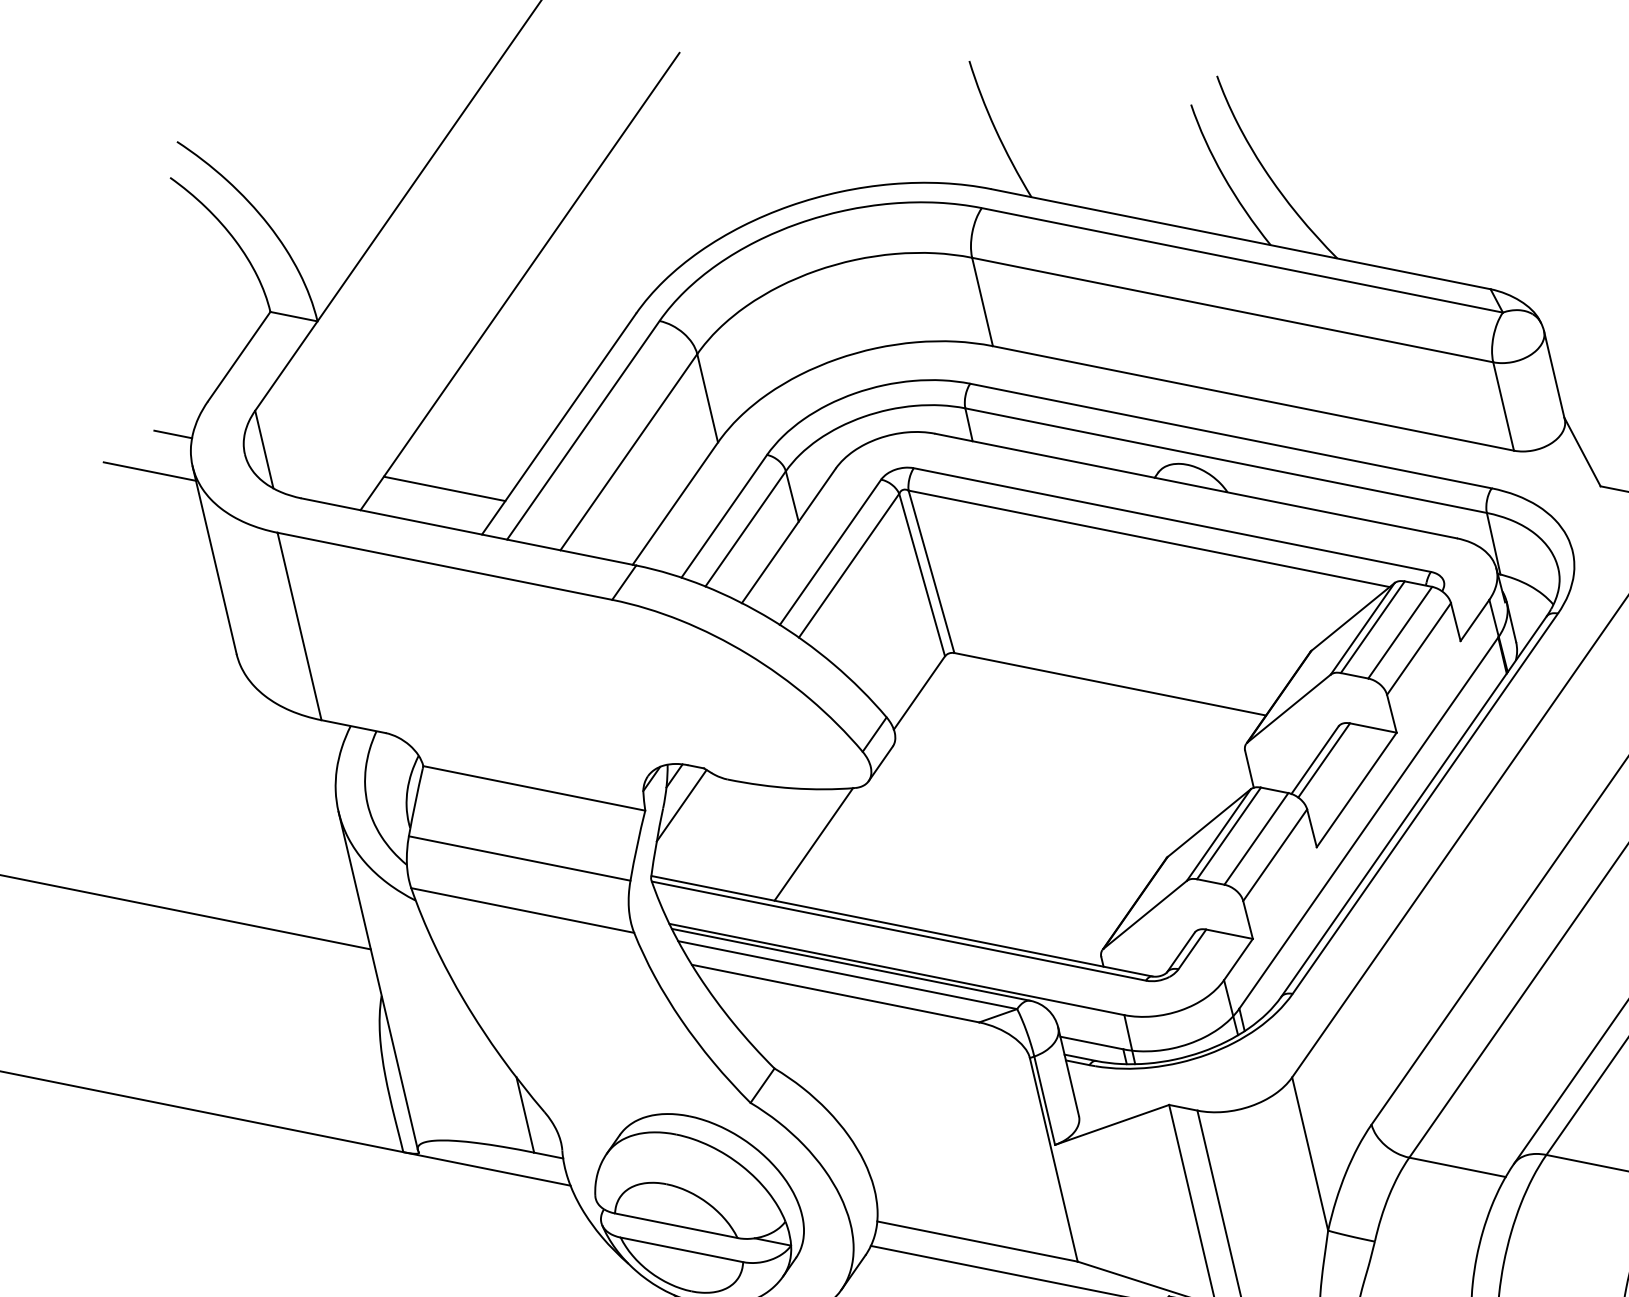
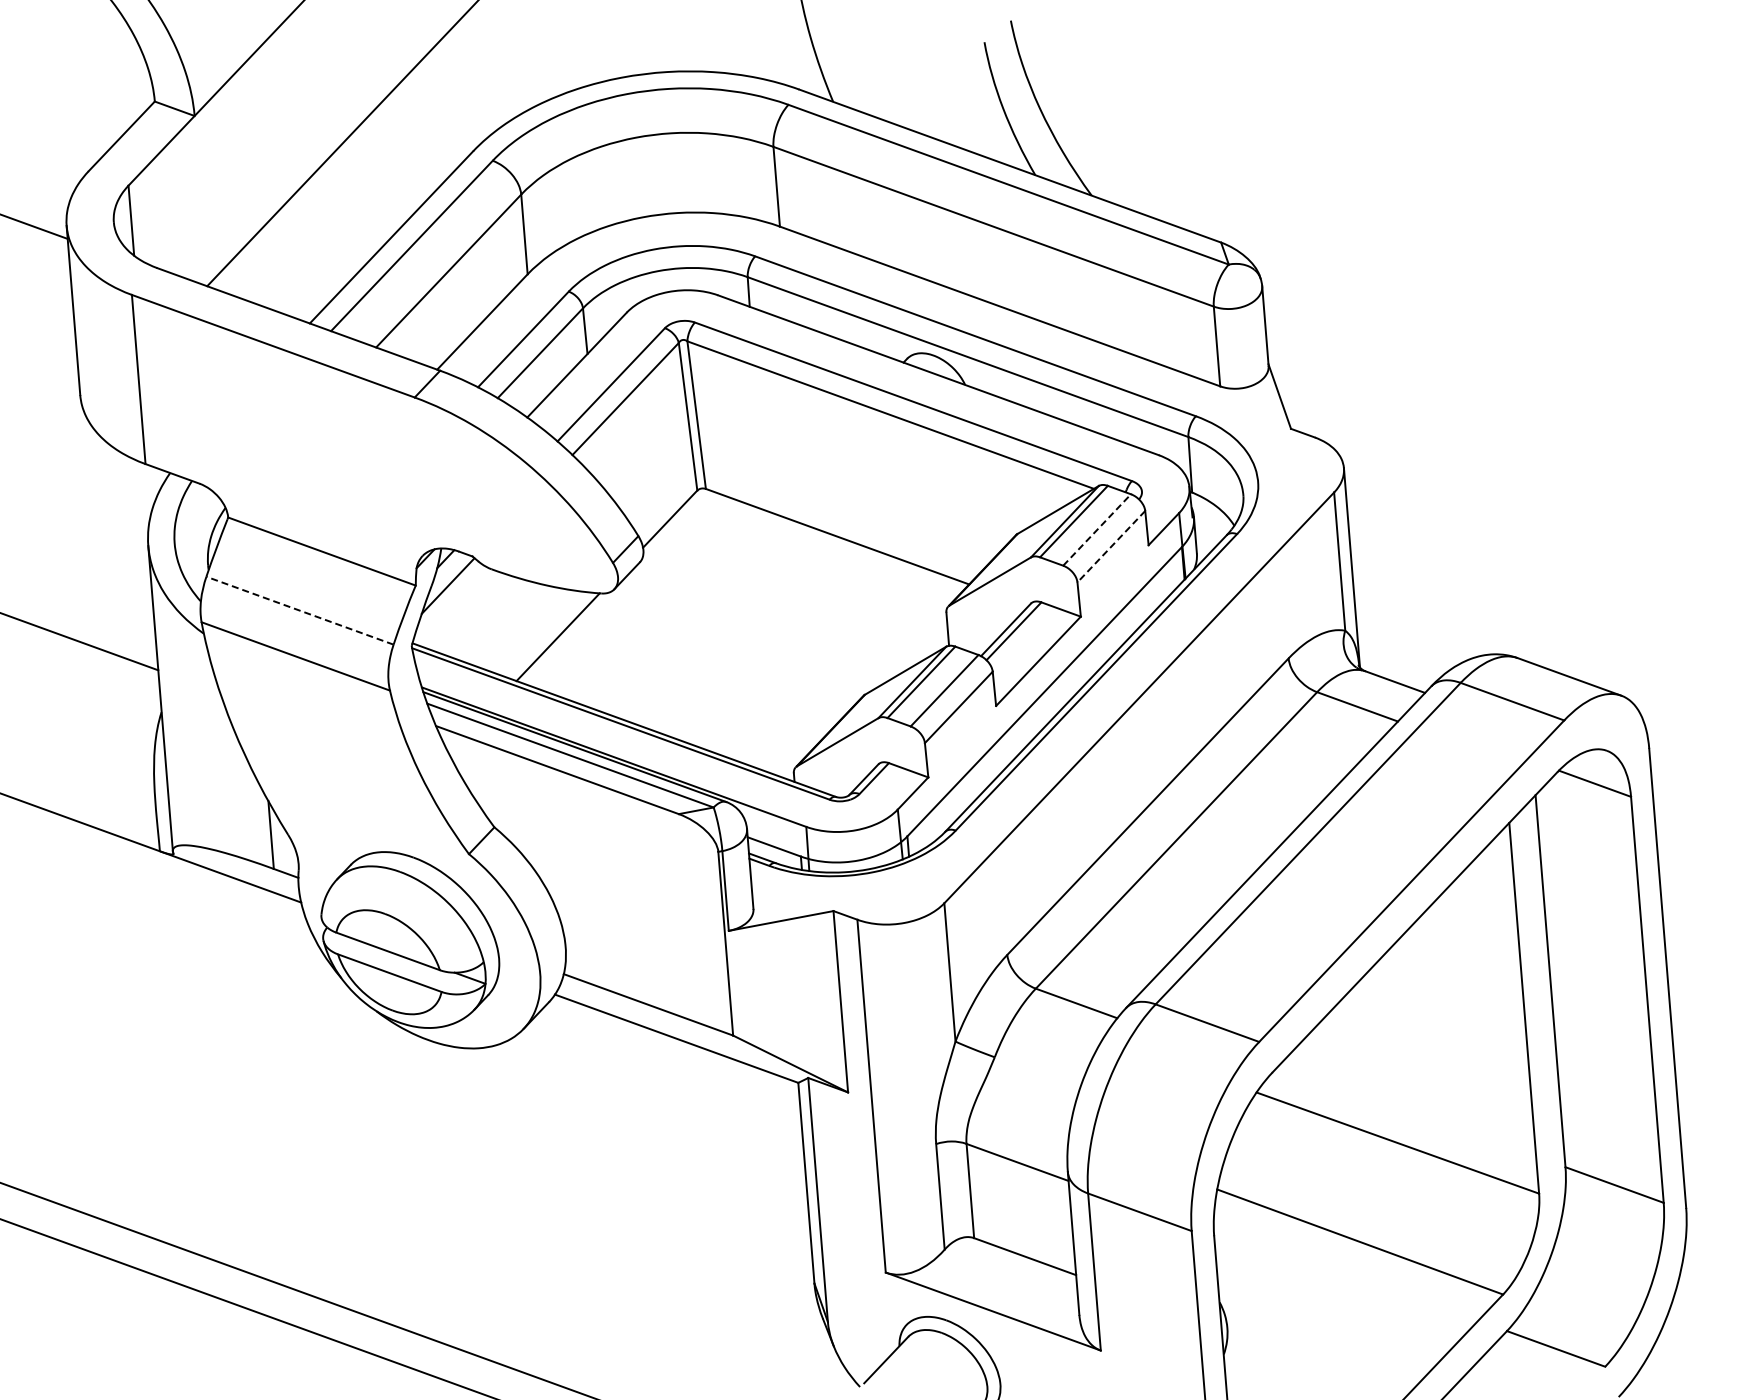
line: (173, 434) -> (54, 195), removed
line: (444, 488) -> (283, 278), removed
line: (1400, 632) -> (1097, 529), solid -> dashed
line: (1419, 649) -> (1111, 547), solid -> dashed
line: (520, 858) -> (300, 610), solid -> dashed

